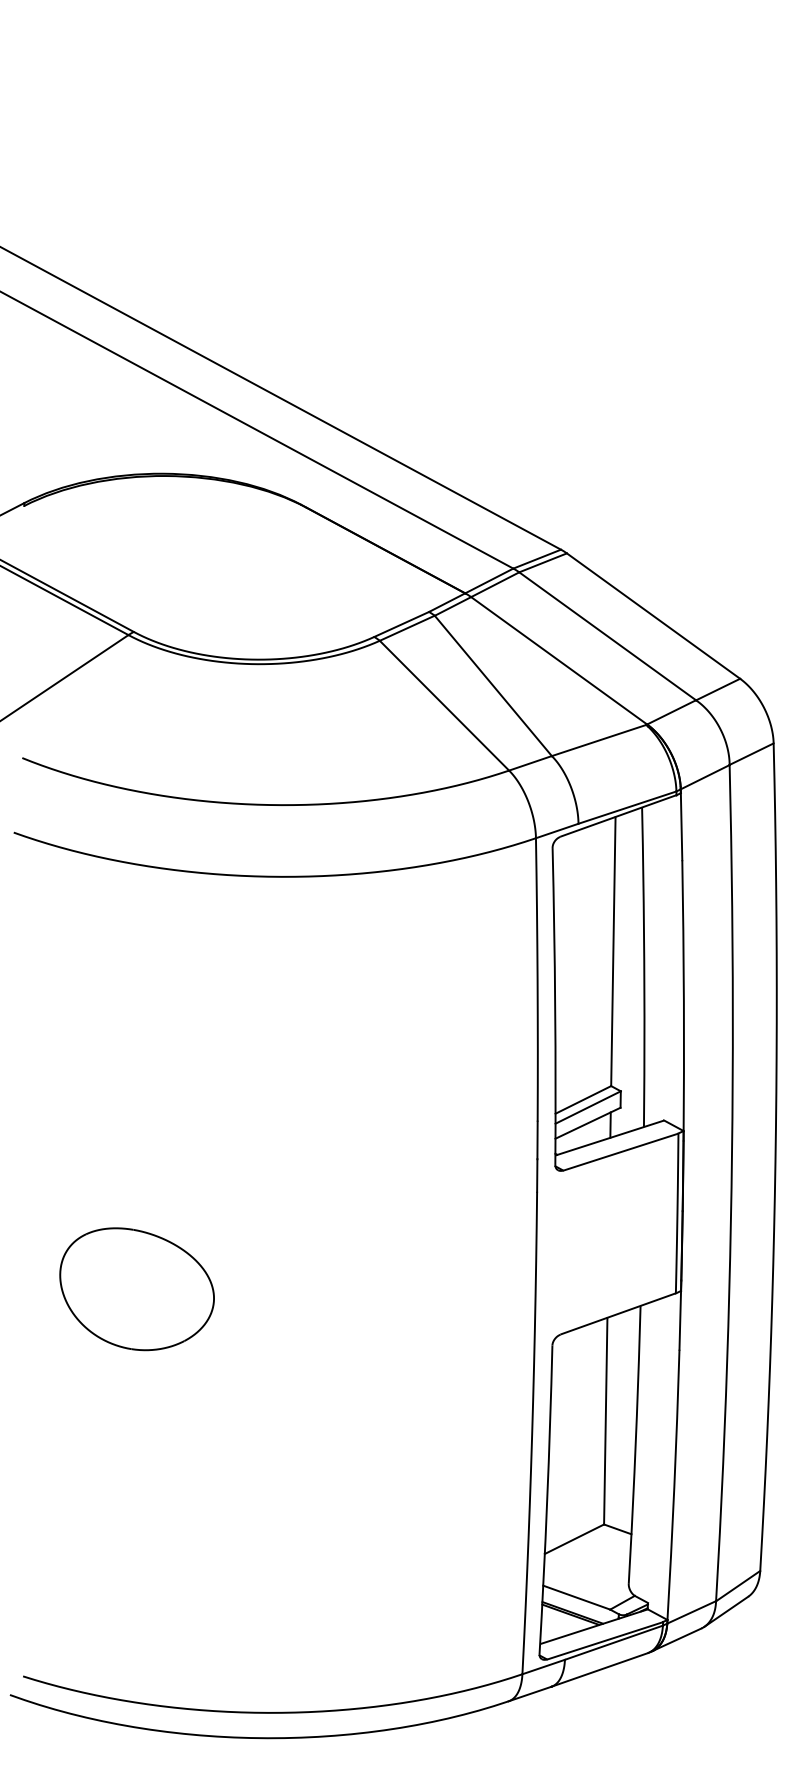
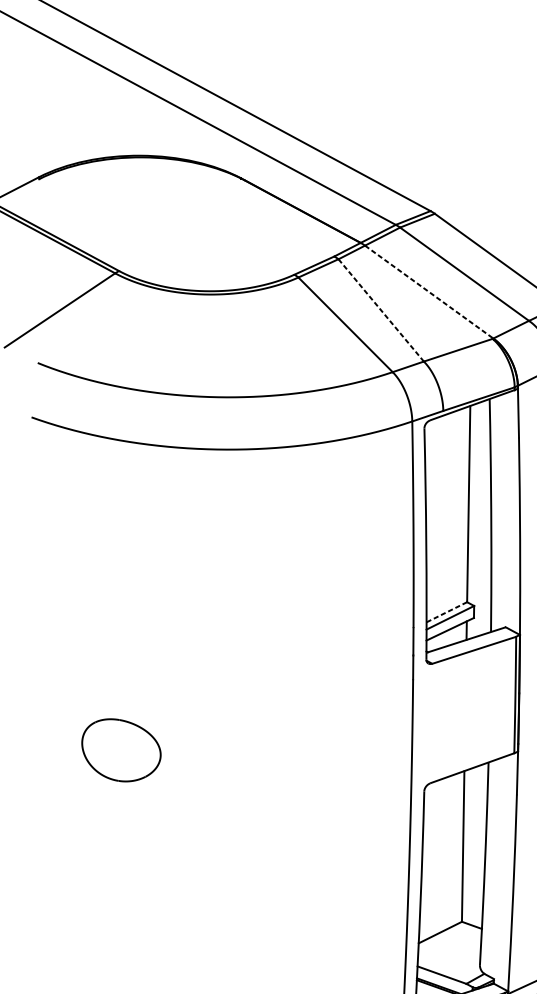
line: (559, 660) -> (429, 291), solid -> dashed
line: (493, 686) -> (381, 310), solid -> dashed
line: (582, 1100) -> (446, 612), solid -> dashed
part: (136, 1289) -> (121, 750), size x0.7

